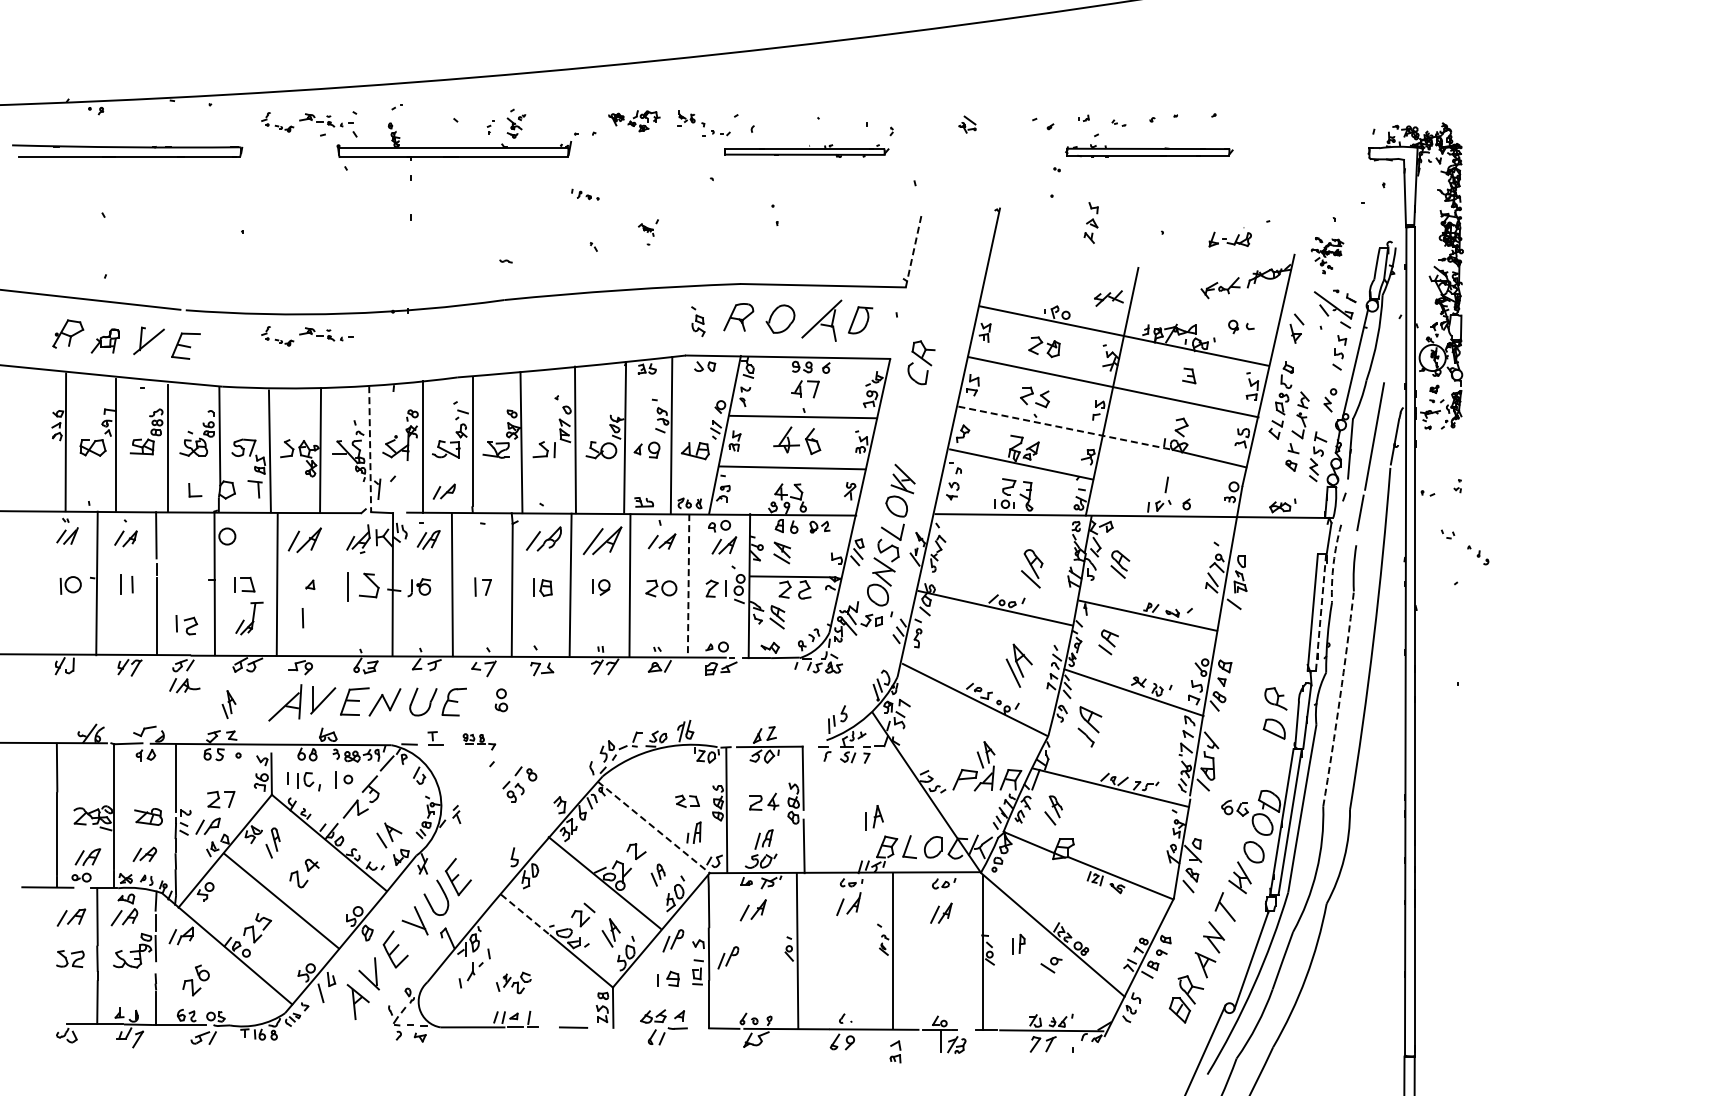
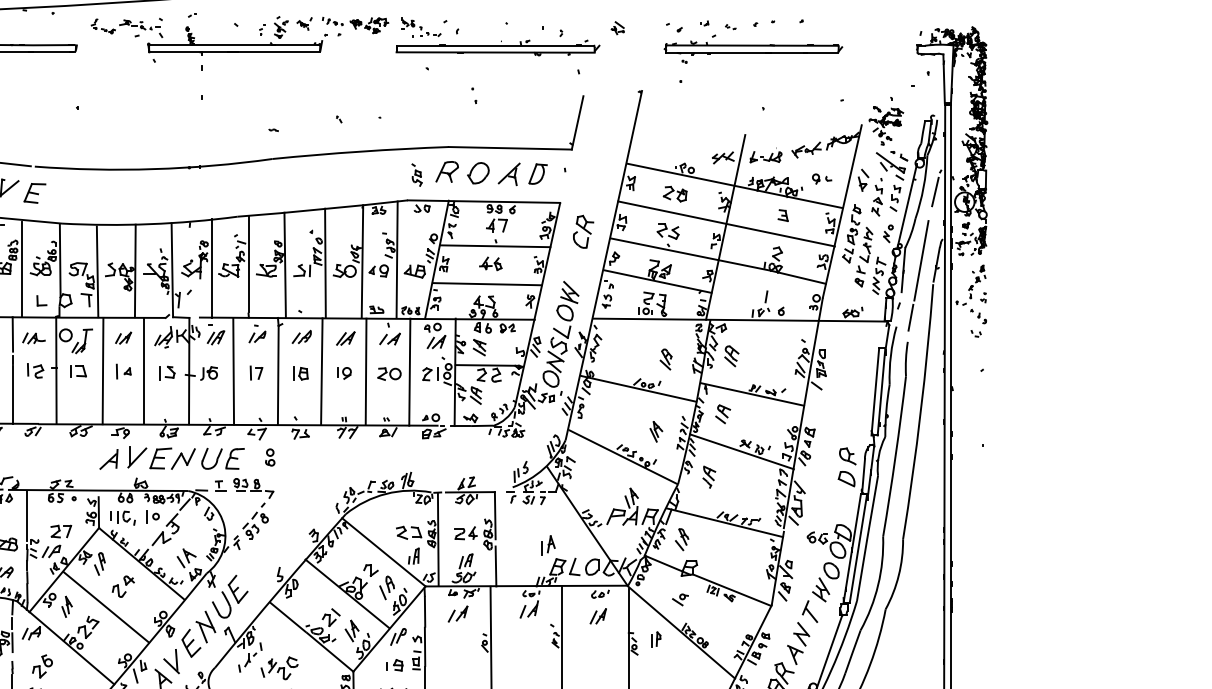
part: (806, 150) -> (497, 47), size x1.67
part: (1149, 150) -> (753, 47), size x1.43
part: (585, 194) -> (332, 21), moved
part: (1090, 222) -> (876, 200), moved
part: (648, 227) -> (304, 23), moved
part: (1229, 237) -> (765, 155), moved
line: (913, 251) -> (577, 122), dashed -> solid
part: (1327, 255) -> (886, 125), size x1.43
part: (821, 320) -> (508, 174), size x0.71
part: (307, 336) -> (125, 186), removed
line: (1392, 344) -> (934, 192), added
part: (921, 362) -> (583, 231), moved
line: (1066, 428) -> (691, 254), dashed -> solid
part: (796, 440) -> (490, 263), size x0.62
line: (370, 449) -> (172, 270), dashed -> solid
part: (1449, 464) -> (977, 281), added
part: (443, 491) -> (256, 336), moved
part: (543, 538) -> (301, 336), size x0.71
part: (304, 540) -> (123, 338), size x0.62
part: (602, 540) -> (345, 338), size x0.62
part: (1478, 555) -> (978, 316), moved
arc: (1333, 563) -> (890, 355), dashed -> solid
part: (1032, 568) -> (666, 359), size x0.71
line: (332, 584) -> (144, 371), added
line: (688, 585) -> (409, 371), dashed -> solid
part: (363, 586) -> (167, 372), size x0.62
line: (1321, 612) -> (881, 392), dashed -> solid
part: (249, 618) -> (82, 341), moved
line: (302, 618) -> (116, 371), moved
part: (186, 625) -> (35, 371), moved
part: (1018, 665) -> (655, 431), size x0.62
part: (184, 685) -> (33, 338), moved
arc: (1339, 699) -> (895, 456), dashed -> solid
part: (284, 702) -> (108, 459), size x0.71
part: (228, 704) -> (66, 606), moved
part: (1089, 726) -> (708, 477), size x0.71
part: (479, 741) -> (253, 488), size x1.67
part: (519, 784) -> (255, 525), moved
part: (687, 801) -> (409, 532), size x1.43
line: (654, 827) -> (384, 552), dashed -> solid
part: (658, 874) -> (387, 587), size x1.43
line: (524, 914) -> (287, 617), dashed -> solid
line: (411, 936) -> (203, 633), added
part: (728, 957) -> (439, 649), removed
part: (1051, 965) -> (680, 600), moved
part: (513, 982) -> (279, 667), size x1.43

